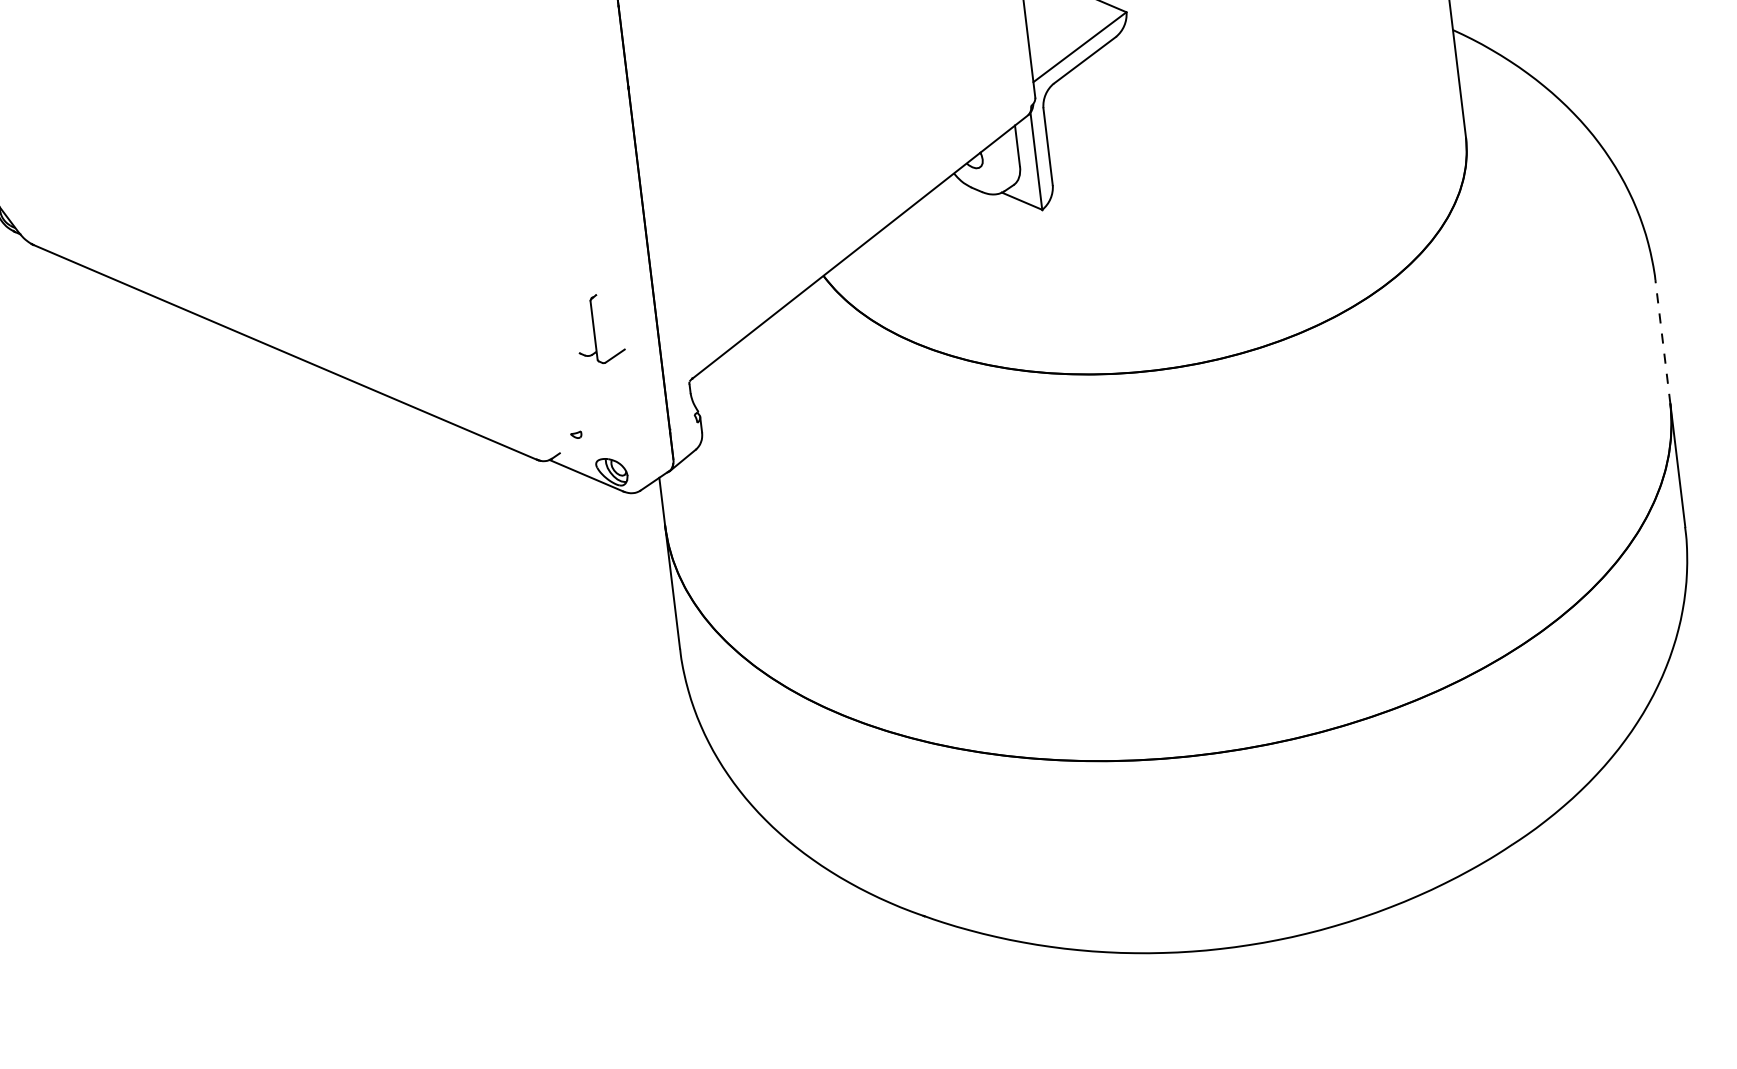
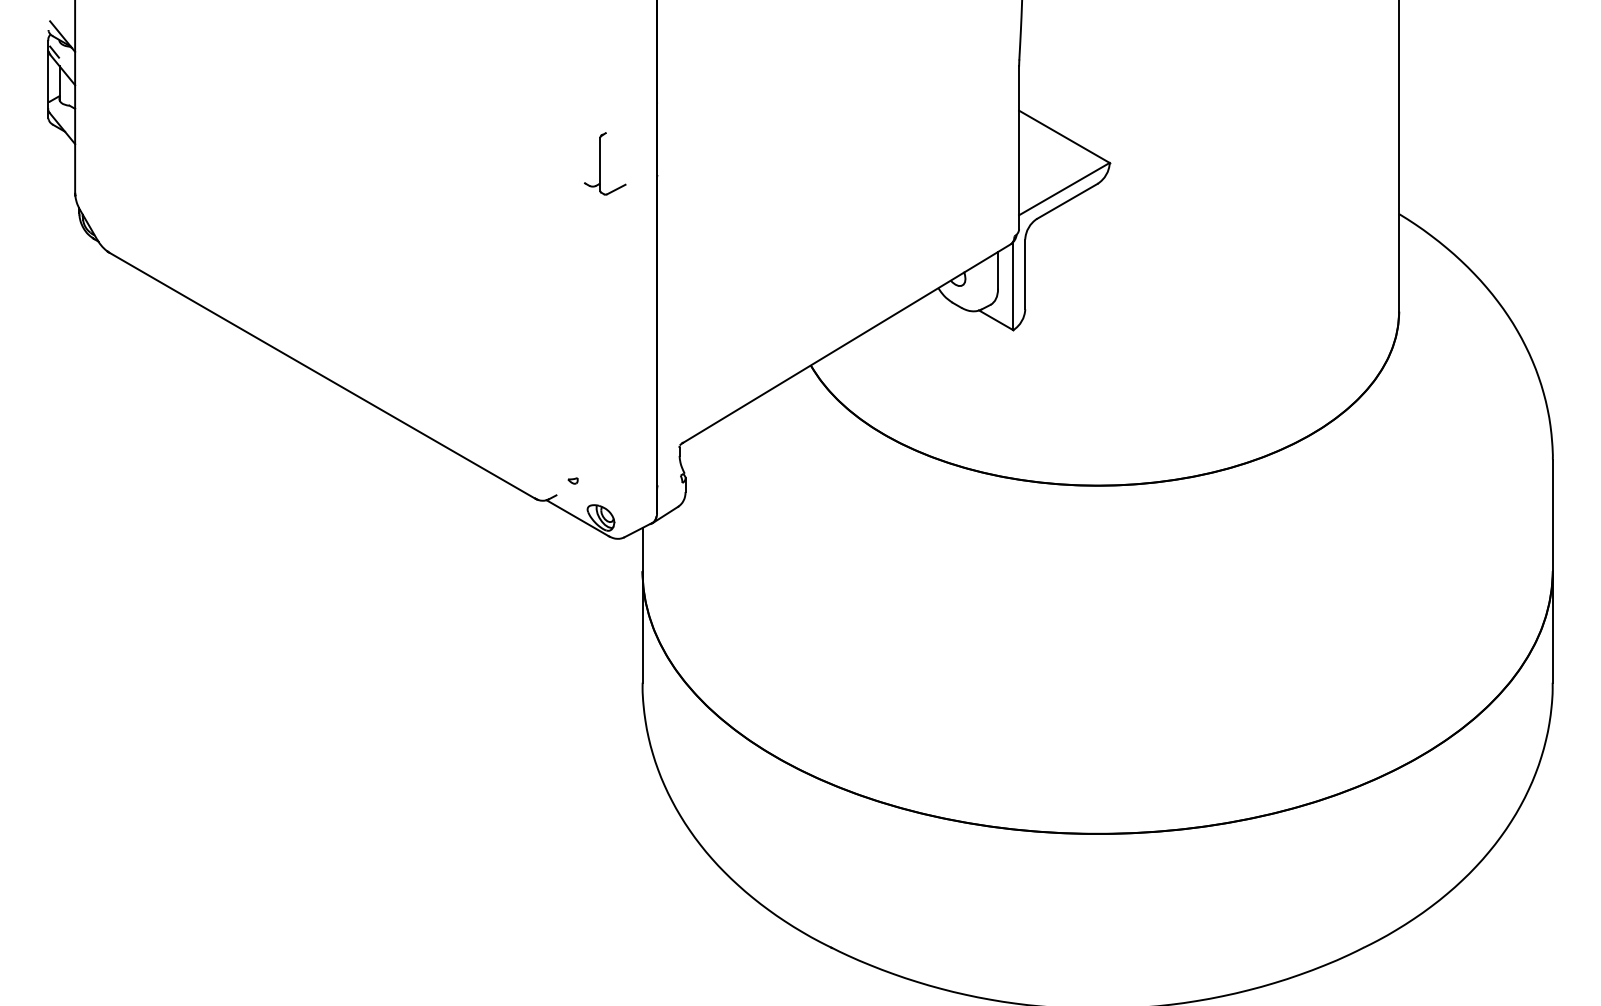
part: (599, 328) -> (605, 163), moved
line: (1662, 342) -> (1552, 515), dashed -> solid

